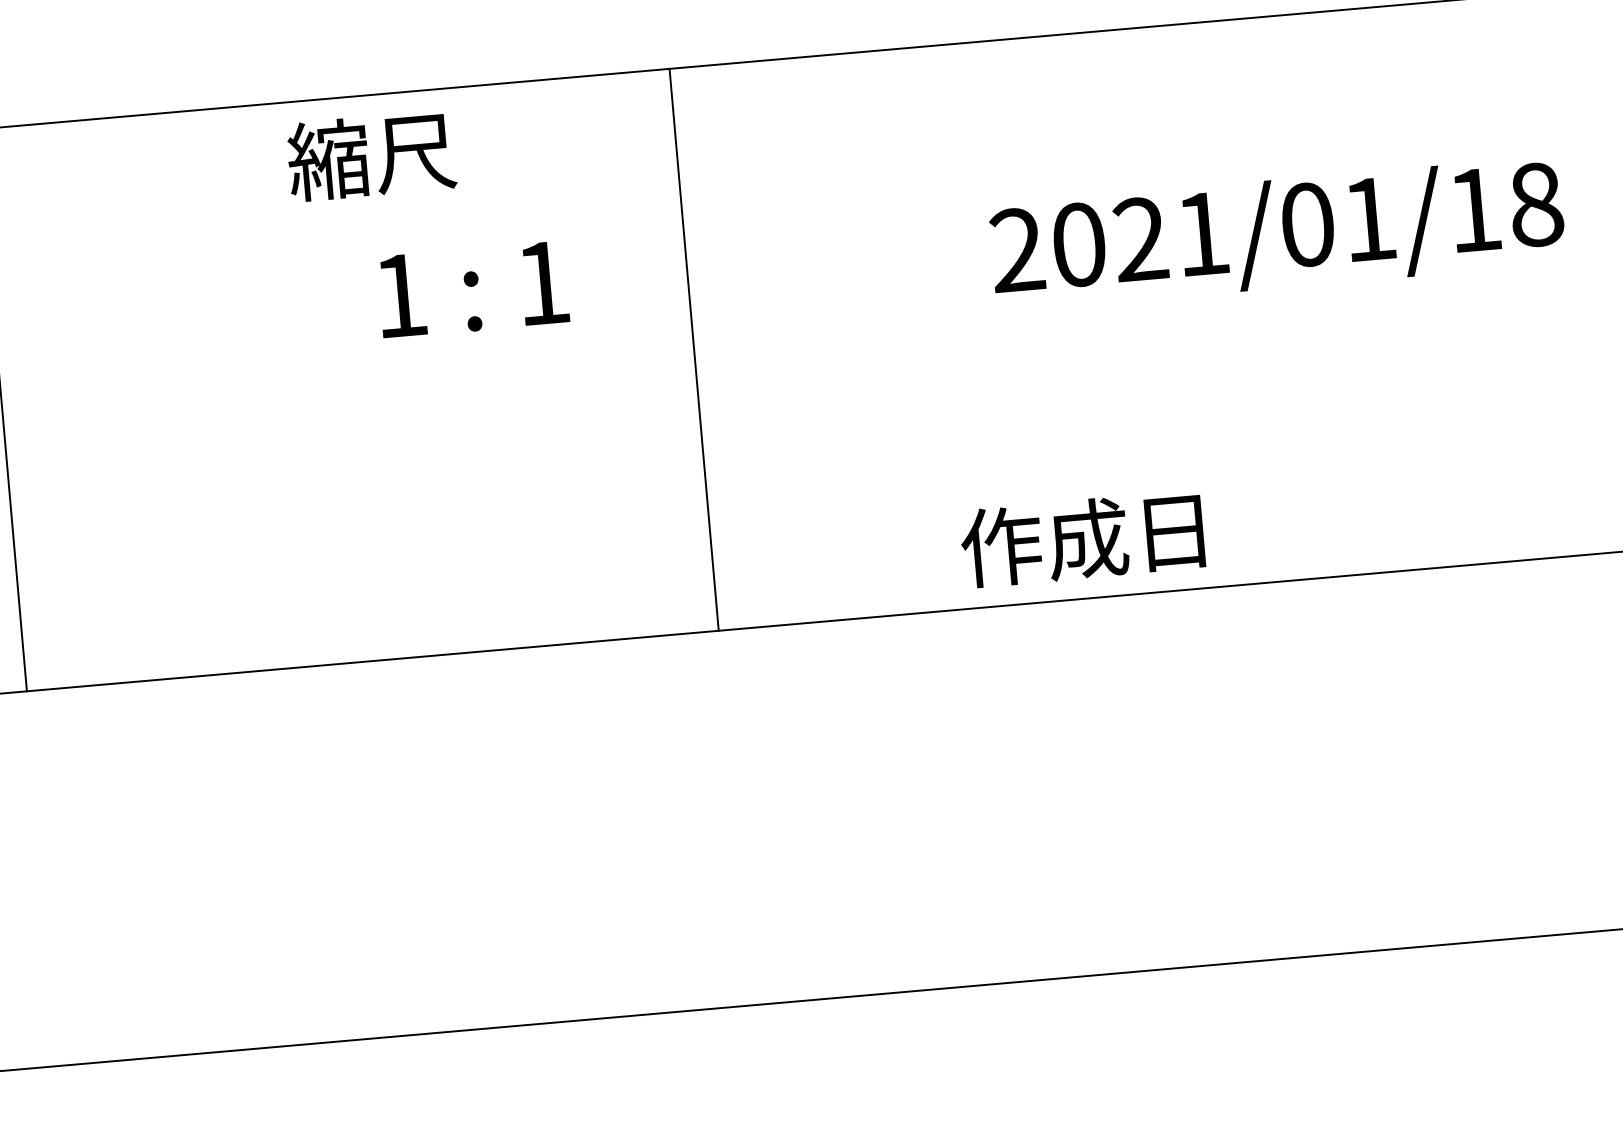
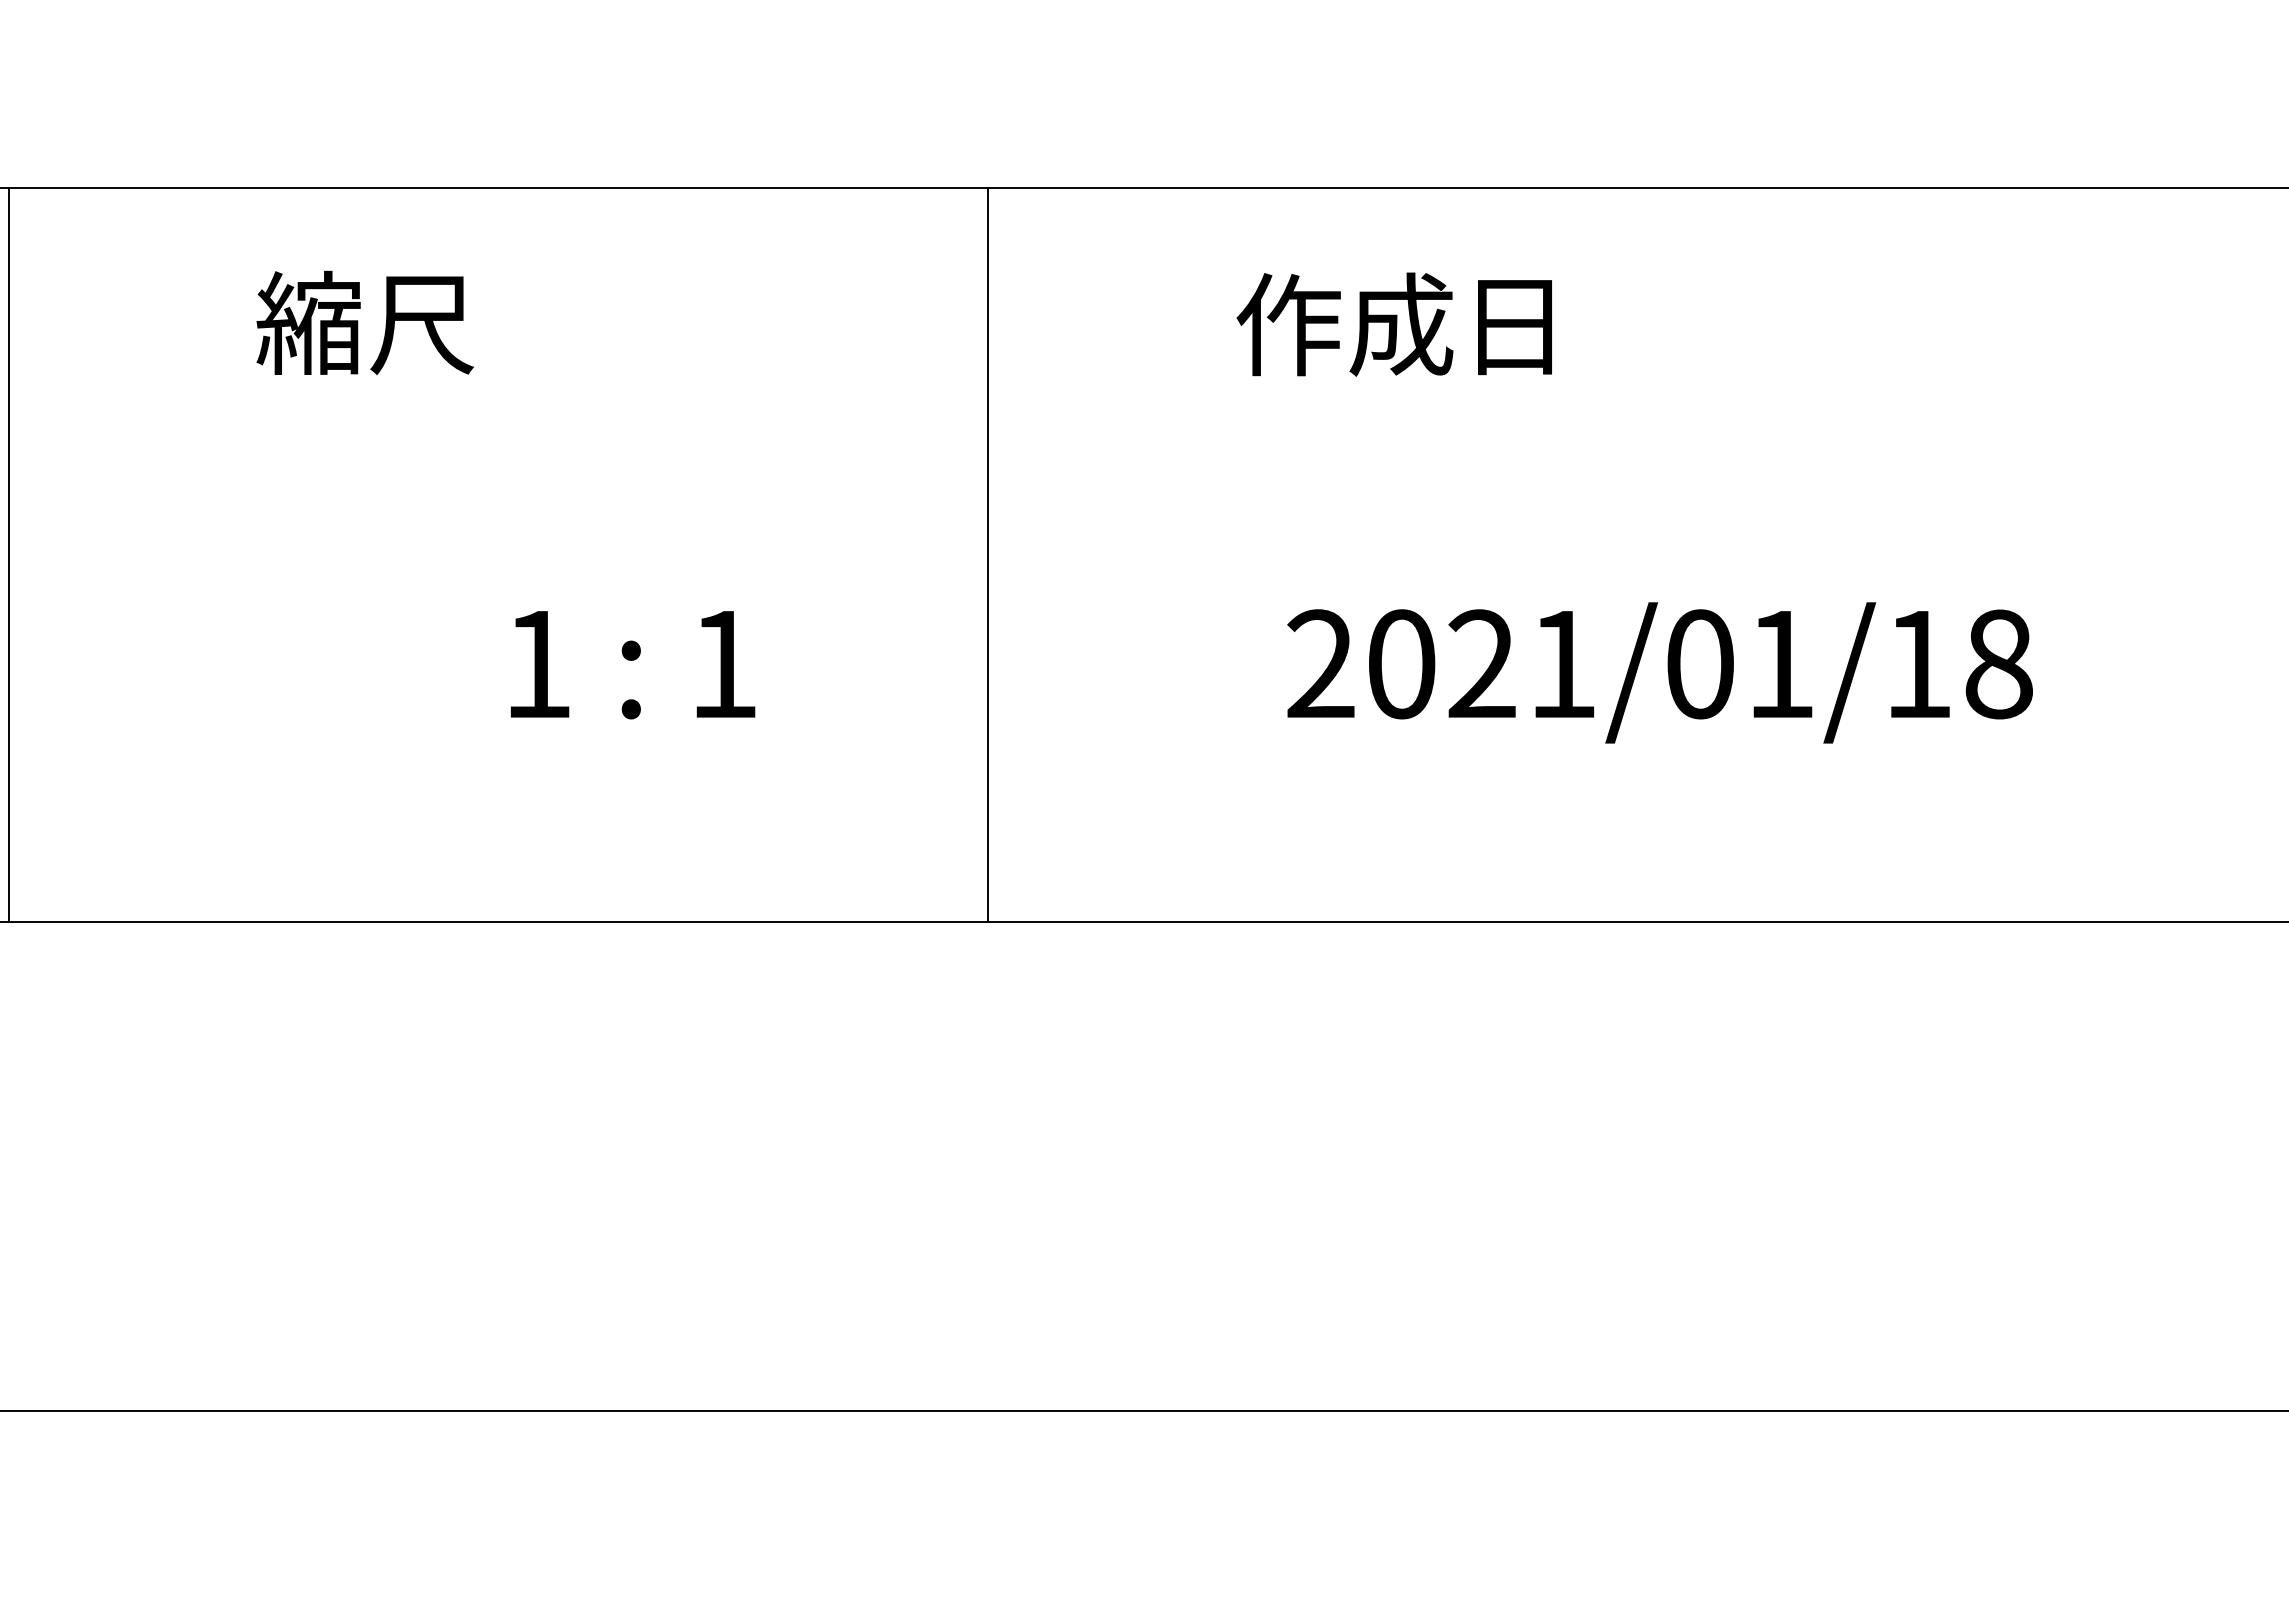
text: (370, 155) -> (364, 322), moved
text: (1277, 233) -> (1659, 672), moved
text: (472, 290) -> (632, 665), moved
line: (694, 349) -> (987, 554), moved
text: (1081, 539) -> (1393, 324), moved

